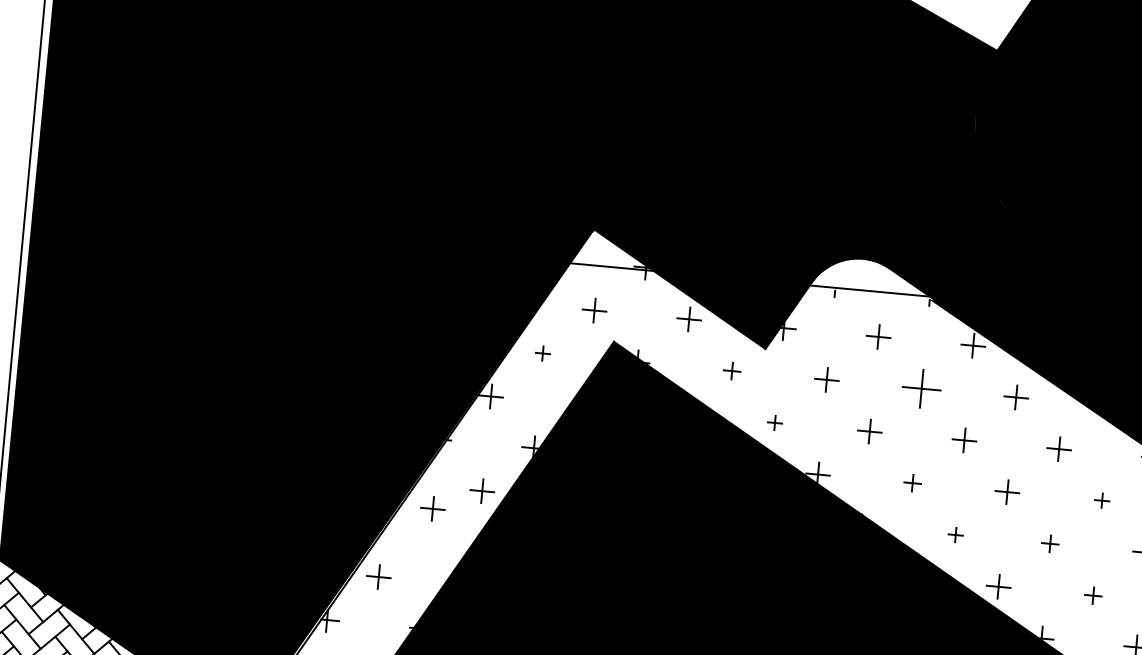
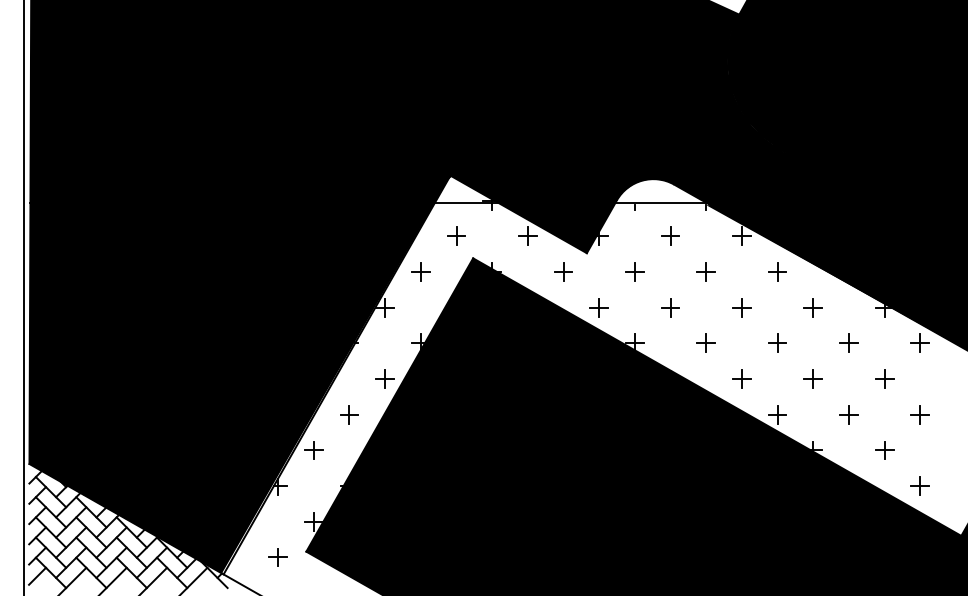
part: (542, 352) -> (420, 271), size x1.67
part: (732, 370) -> (563, 271), size x1.43
part: (920, 387) -> (705, 271), size x0.62
part: (774, 422) -> (598, 307), size x1.67
part: (911, 482) -> (705, 342), size x1.43
part: (1101, 499) -> (848, 342), size x1.67
part: (432, 508) -> (349, 414), moved
part: (955, 534) -> (741, 378), size x1.67
part: (1049, 543) -> (812, 378), size x1.43
part: (1092, 595) -> (848, 414), size x1.43

